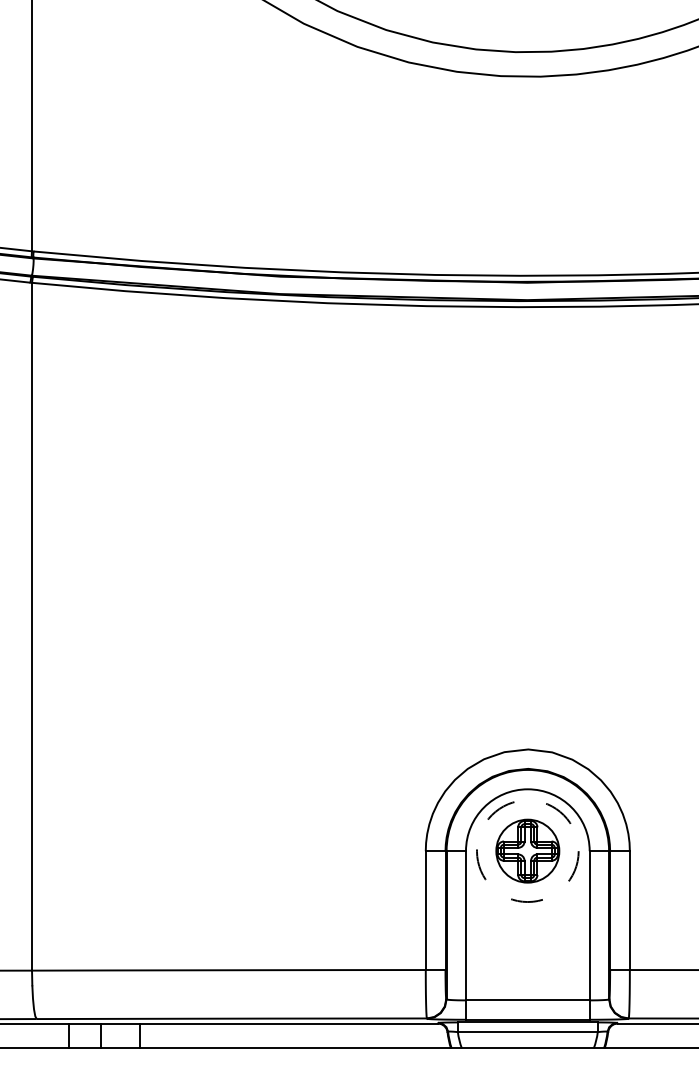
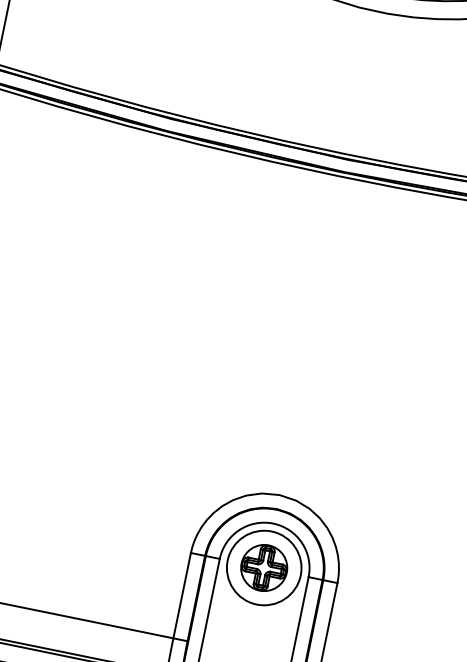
circle: (527, 851) -> (263, 568), dashed -> solid

